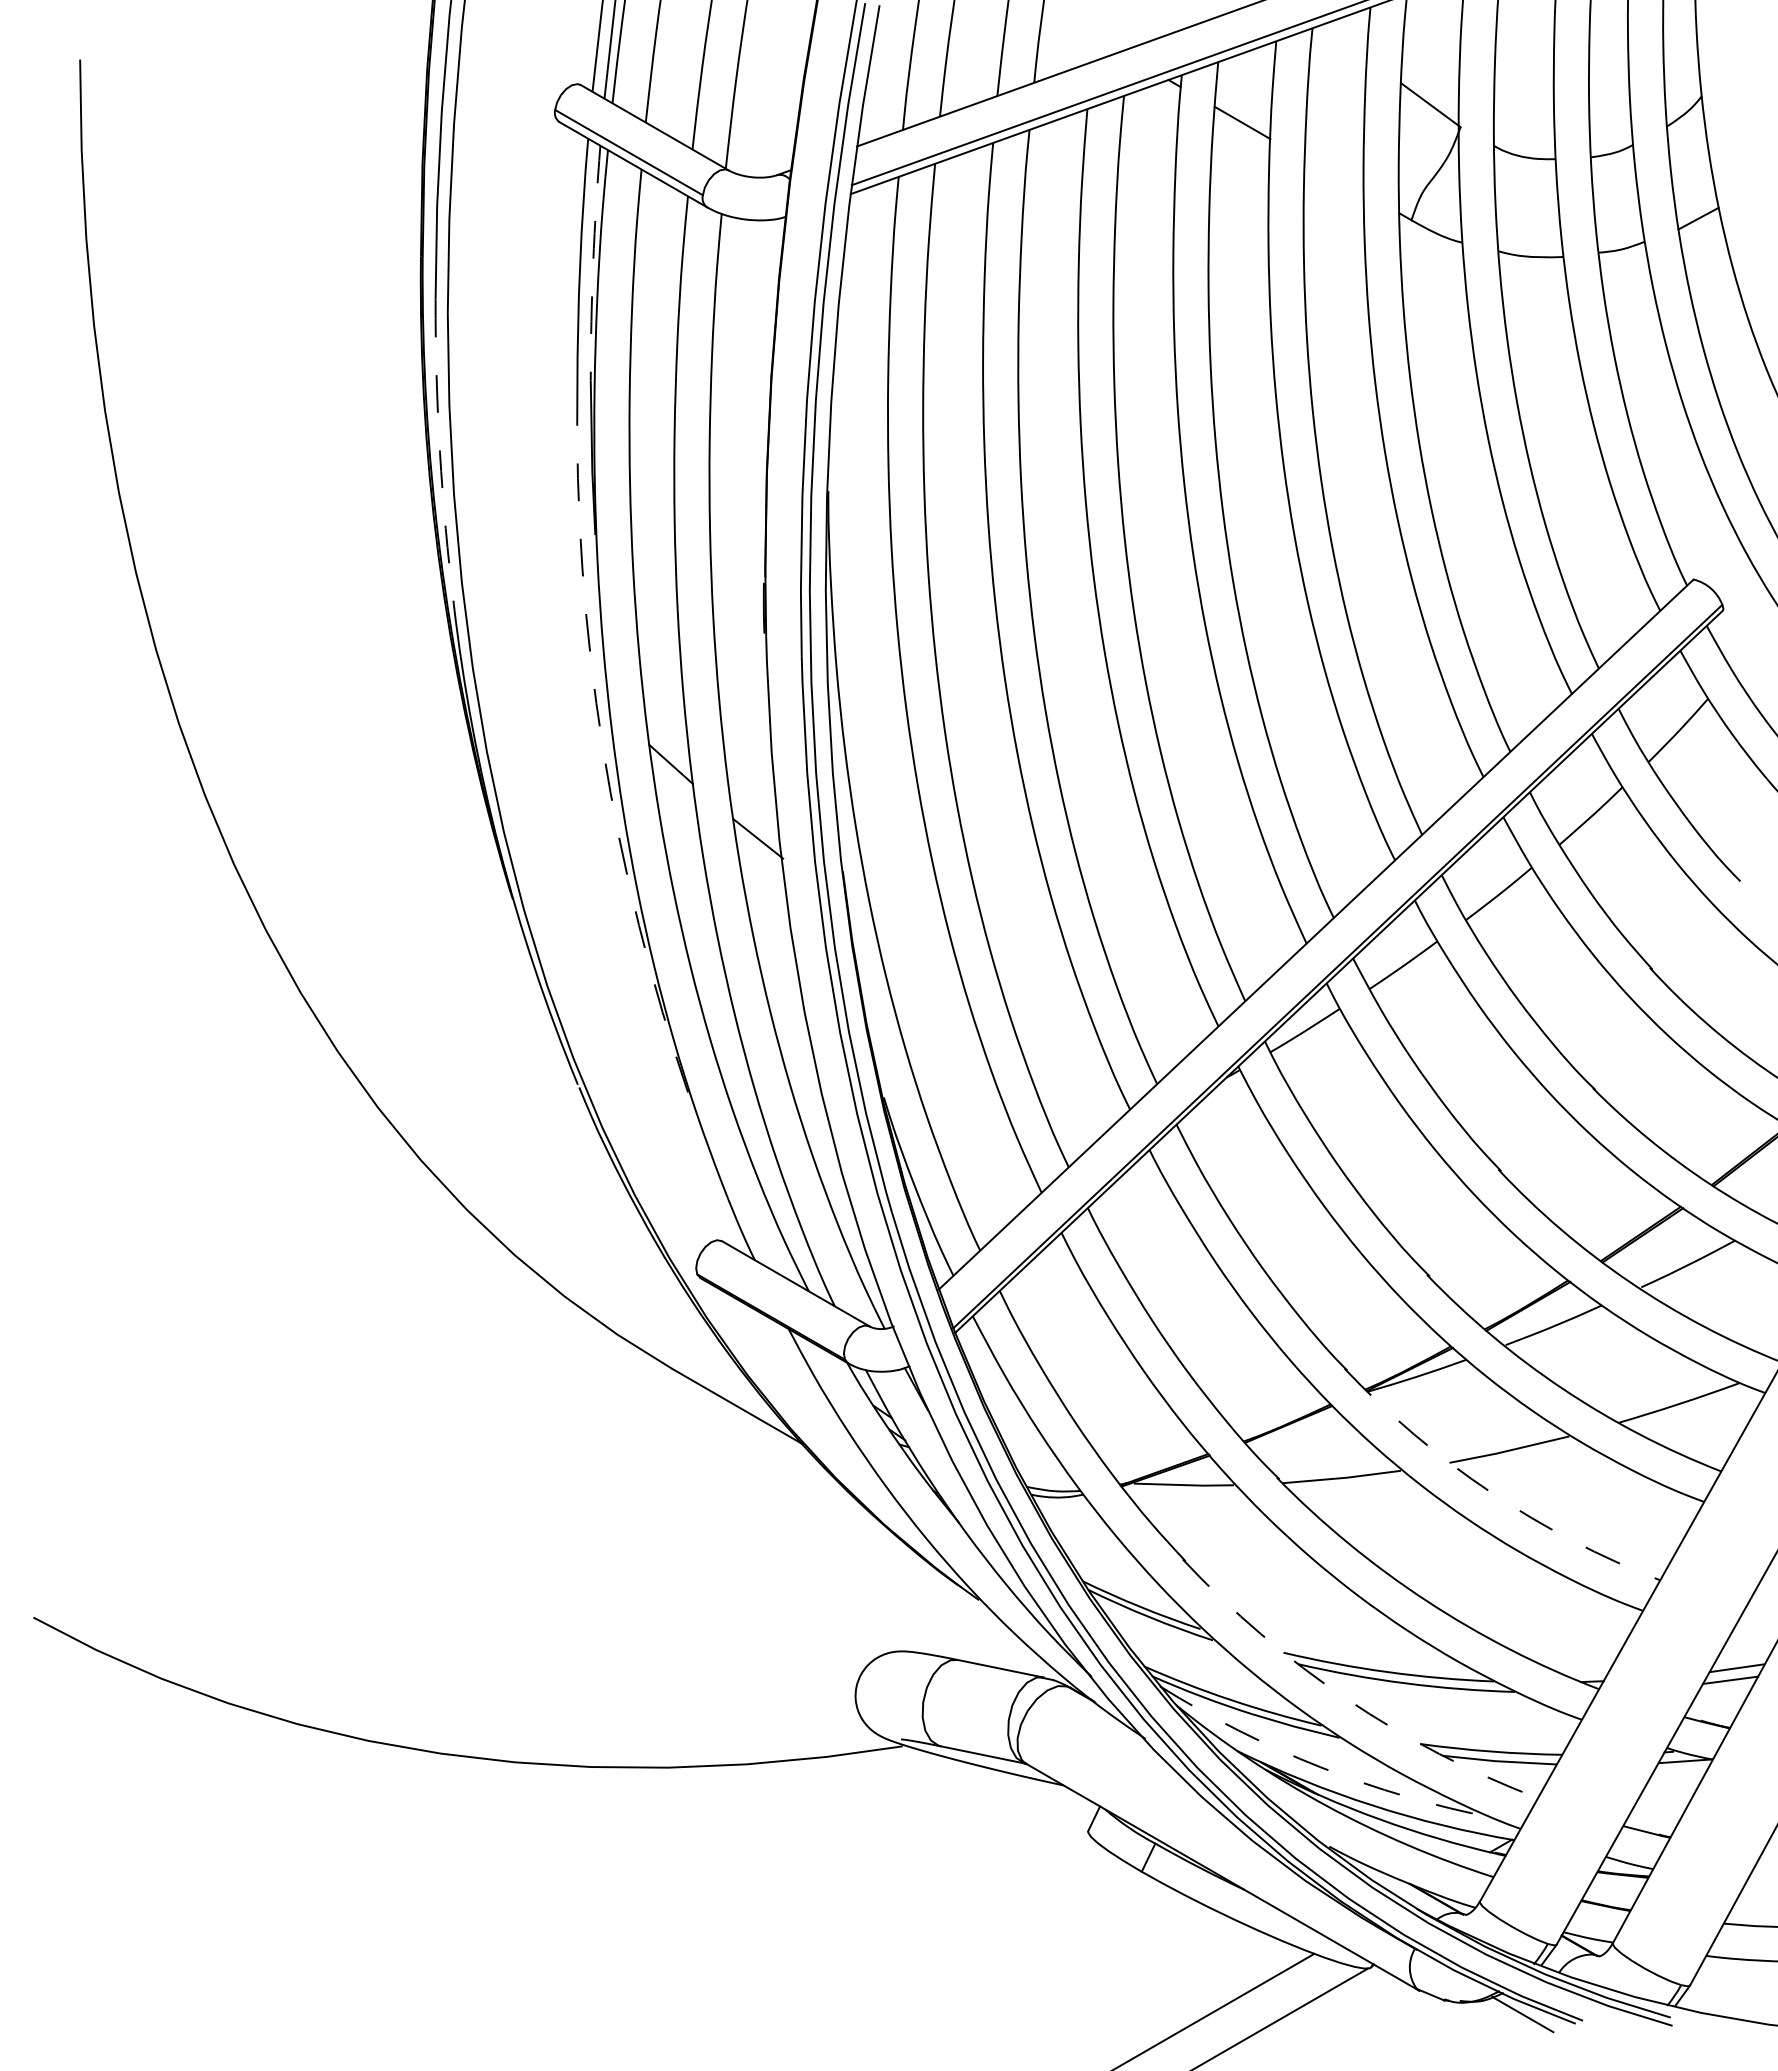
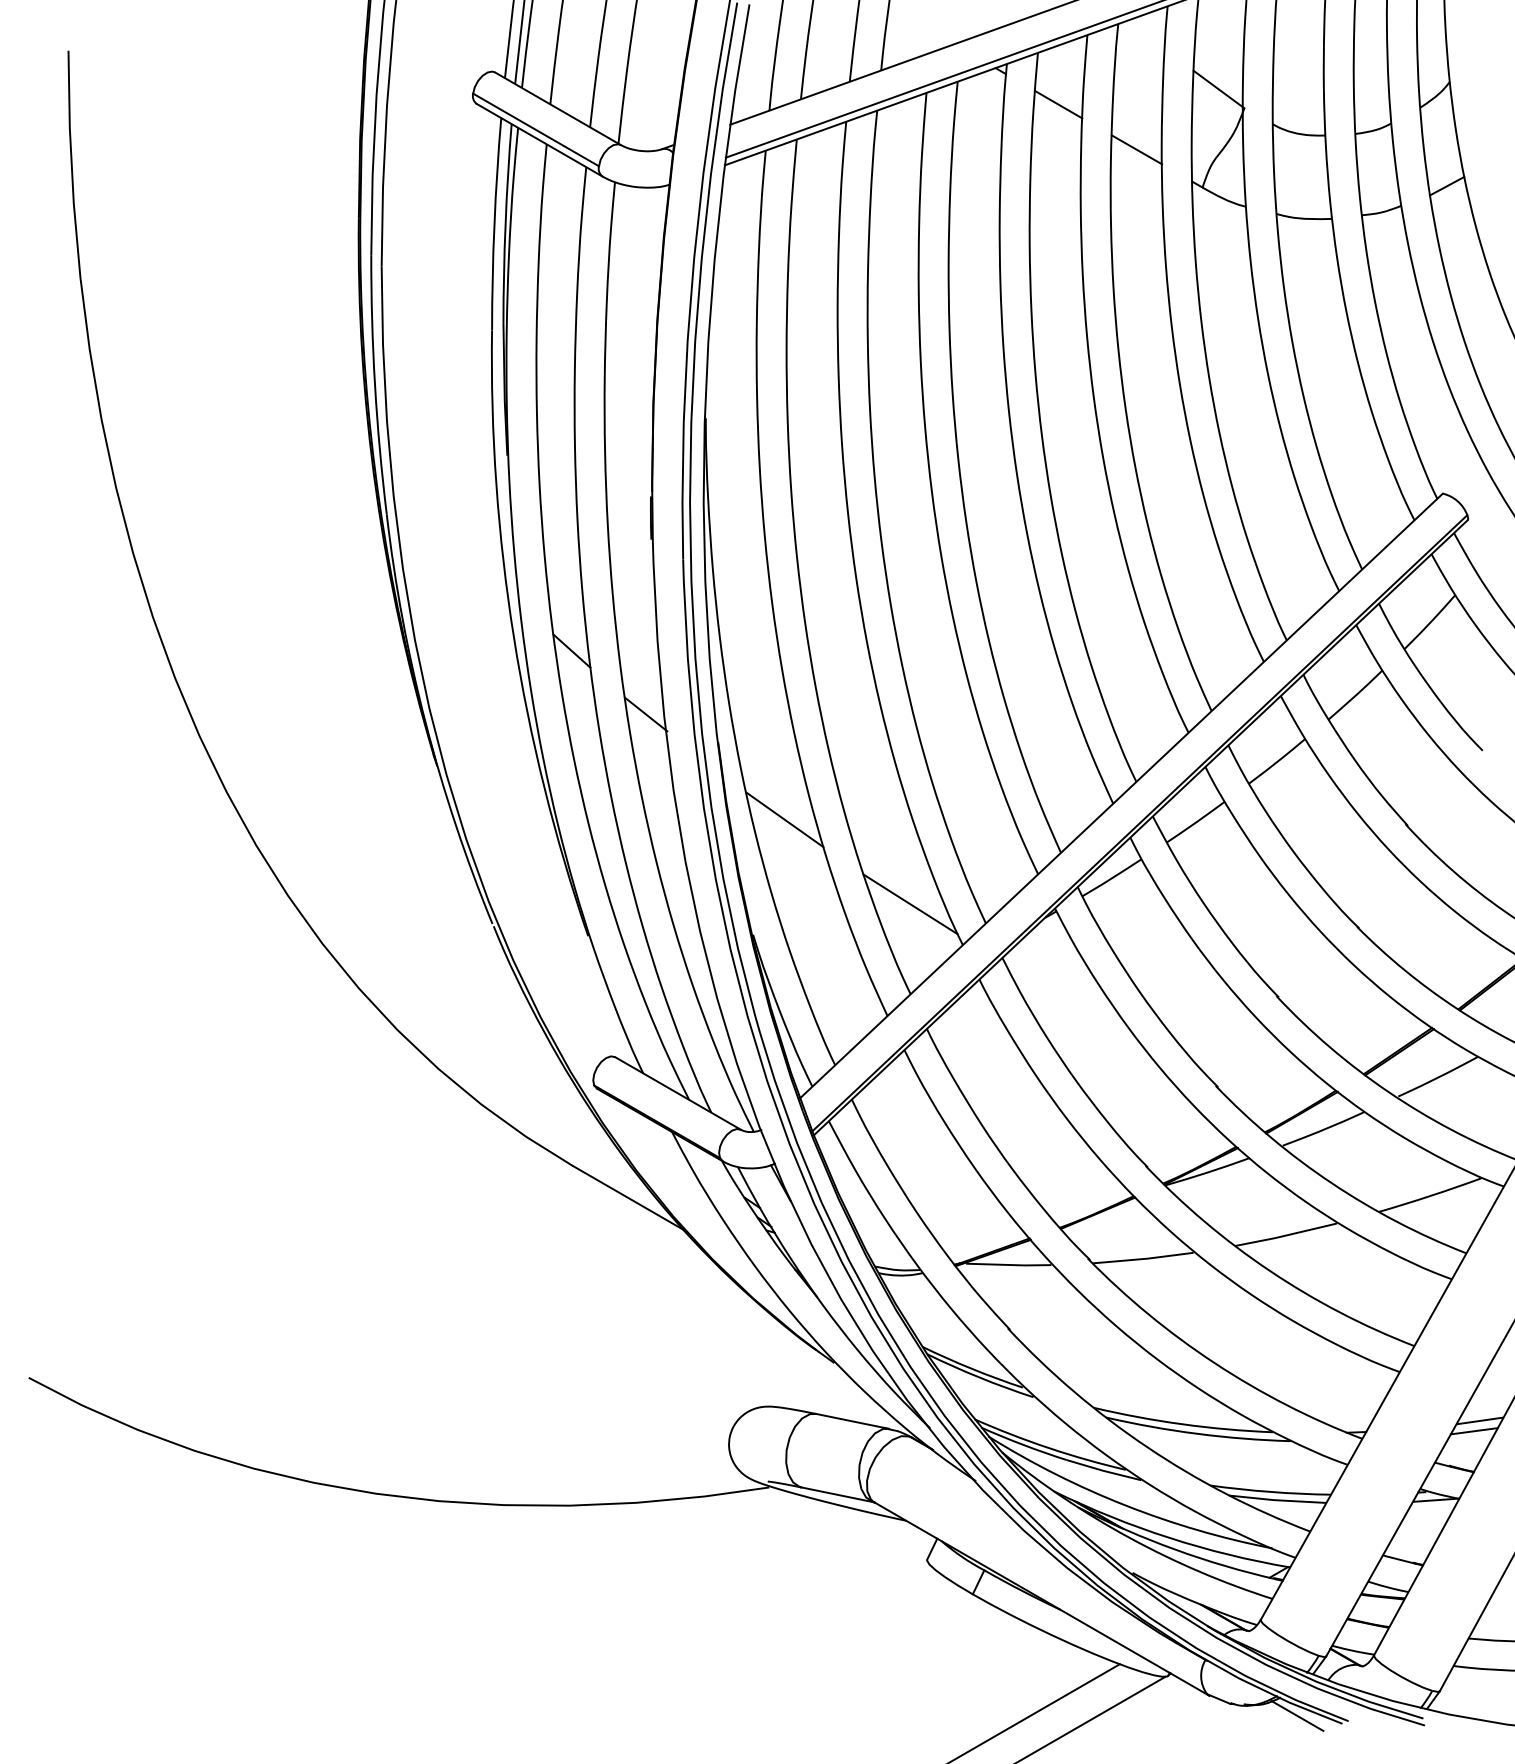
line: (1333, 175) -> (1136, 149), added
arc: (593, 262) -> (505, 223), dashed -> solid
arc: (439, 452) -> (374, 385), dashed -> solid
arc: (603, 748) -> (514, 637), dashed -> solid
line: (920, 962) -> (784, 819), added
line: (1068, 1061) -> (910, 904), added
arc: (1490, 1492) -> (1269, 1271), dashed -> solid
arc: (1346, 1699) -> (1147, 1447), dashed -> solid
arc: (1320, 1767) -> (1125, 1505), dashed -> solid

